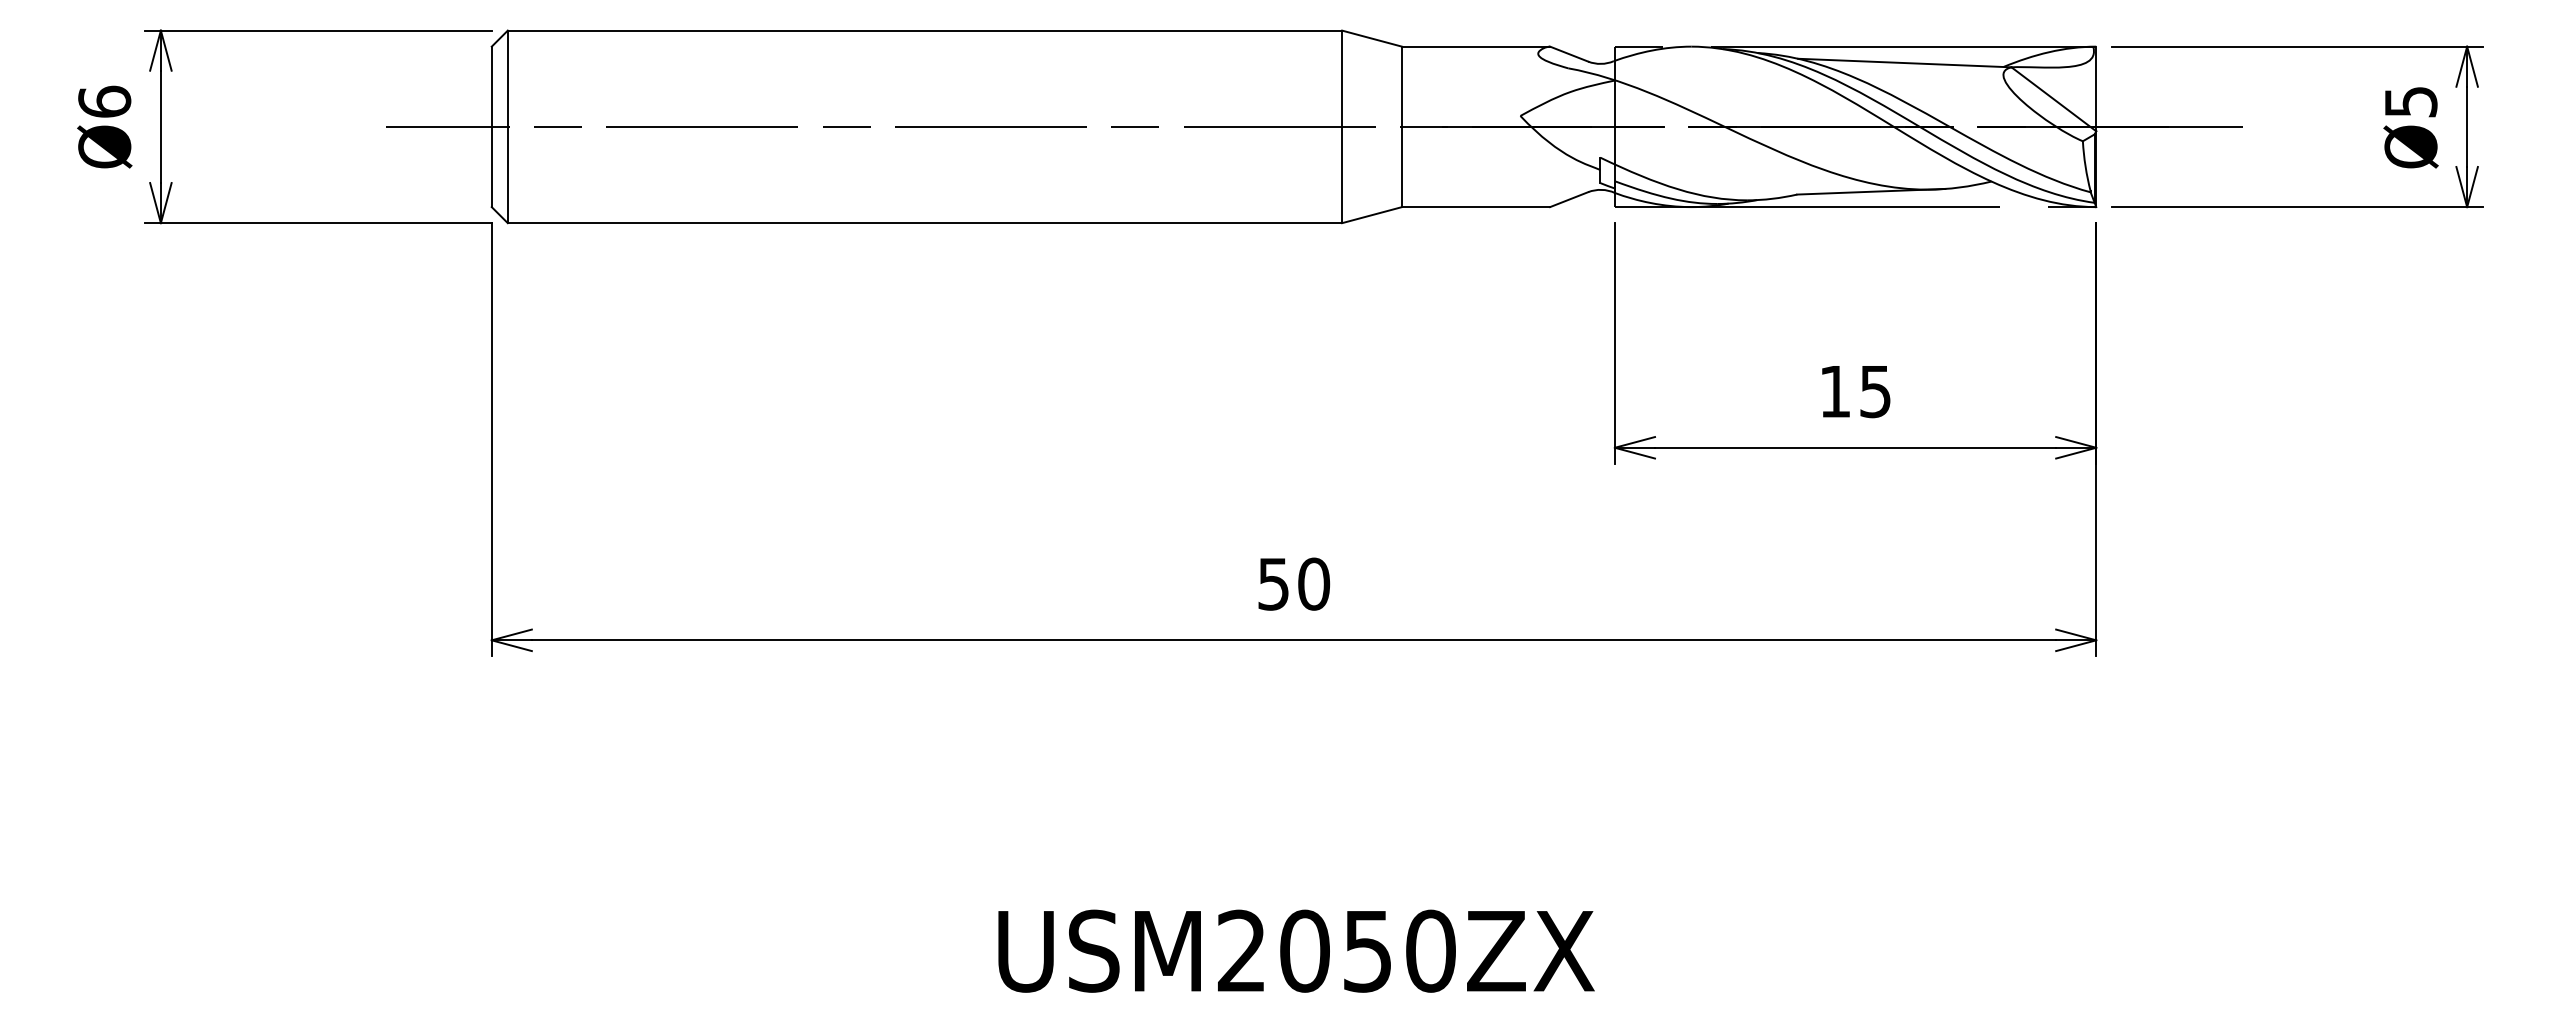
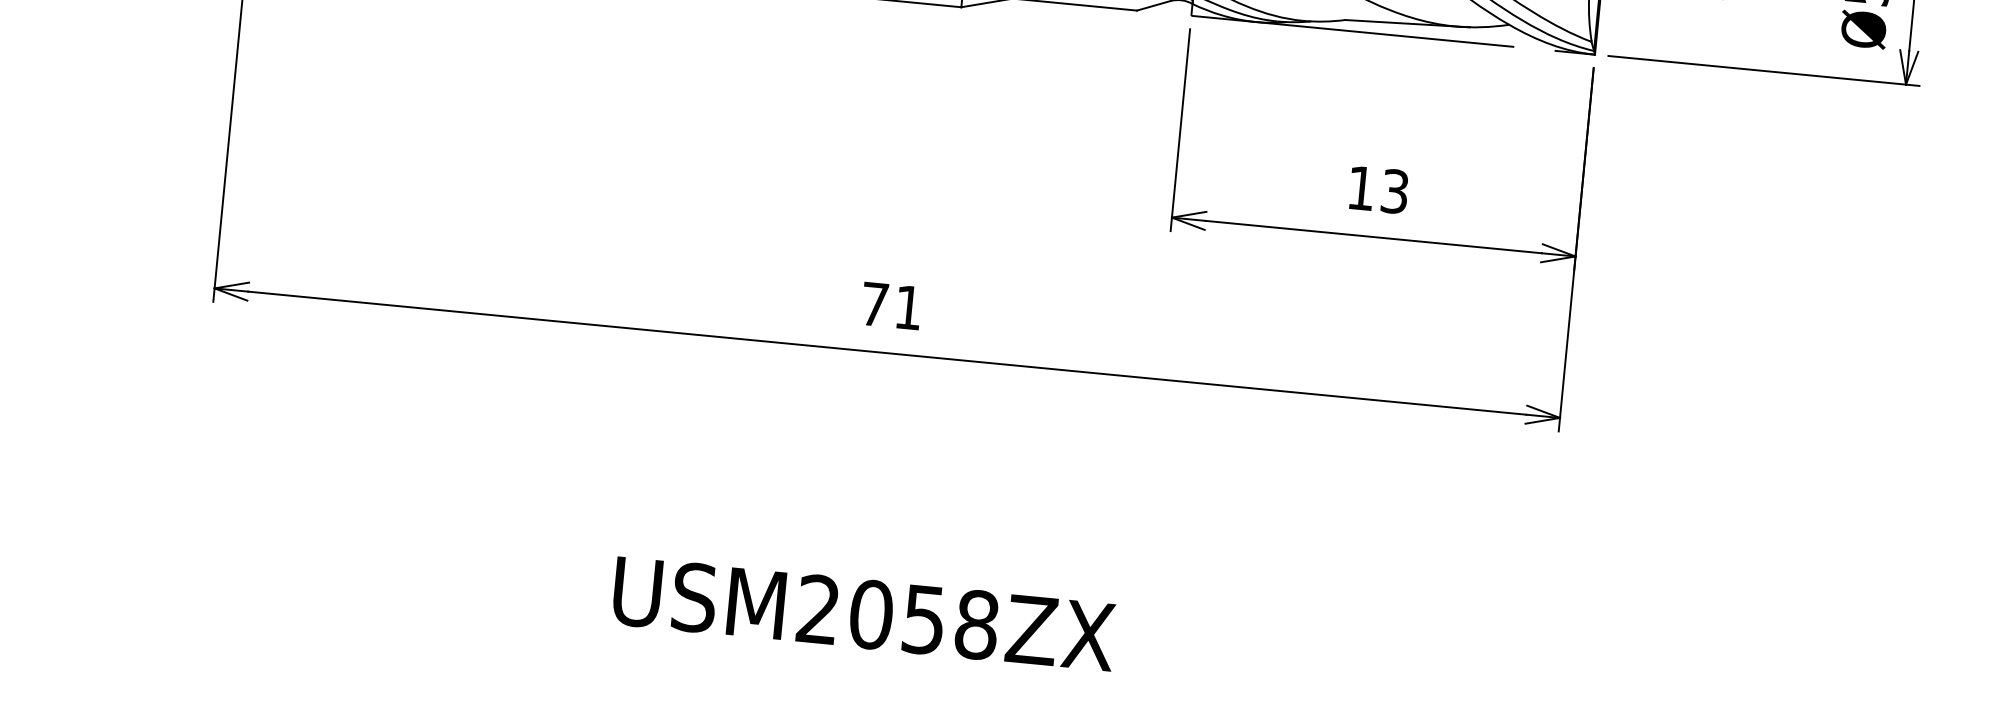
text: (1875, 391) -> (1394, 191), 15 -> 13
text: (1294, 583) -> (892, 305), 50 -> 71
text: (1430, 951) -> (976, 625), USM2050ZX -> USM2058ZX

